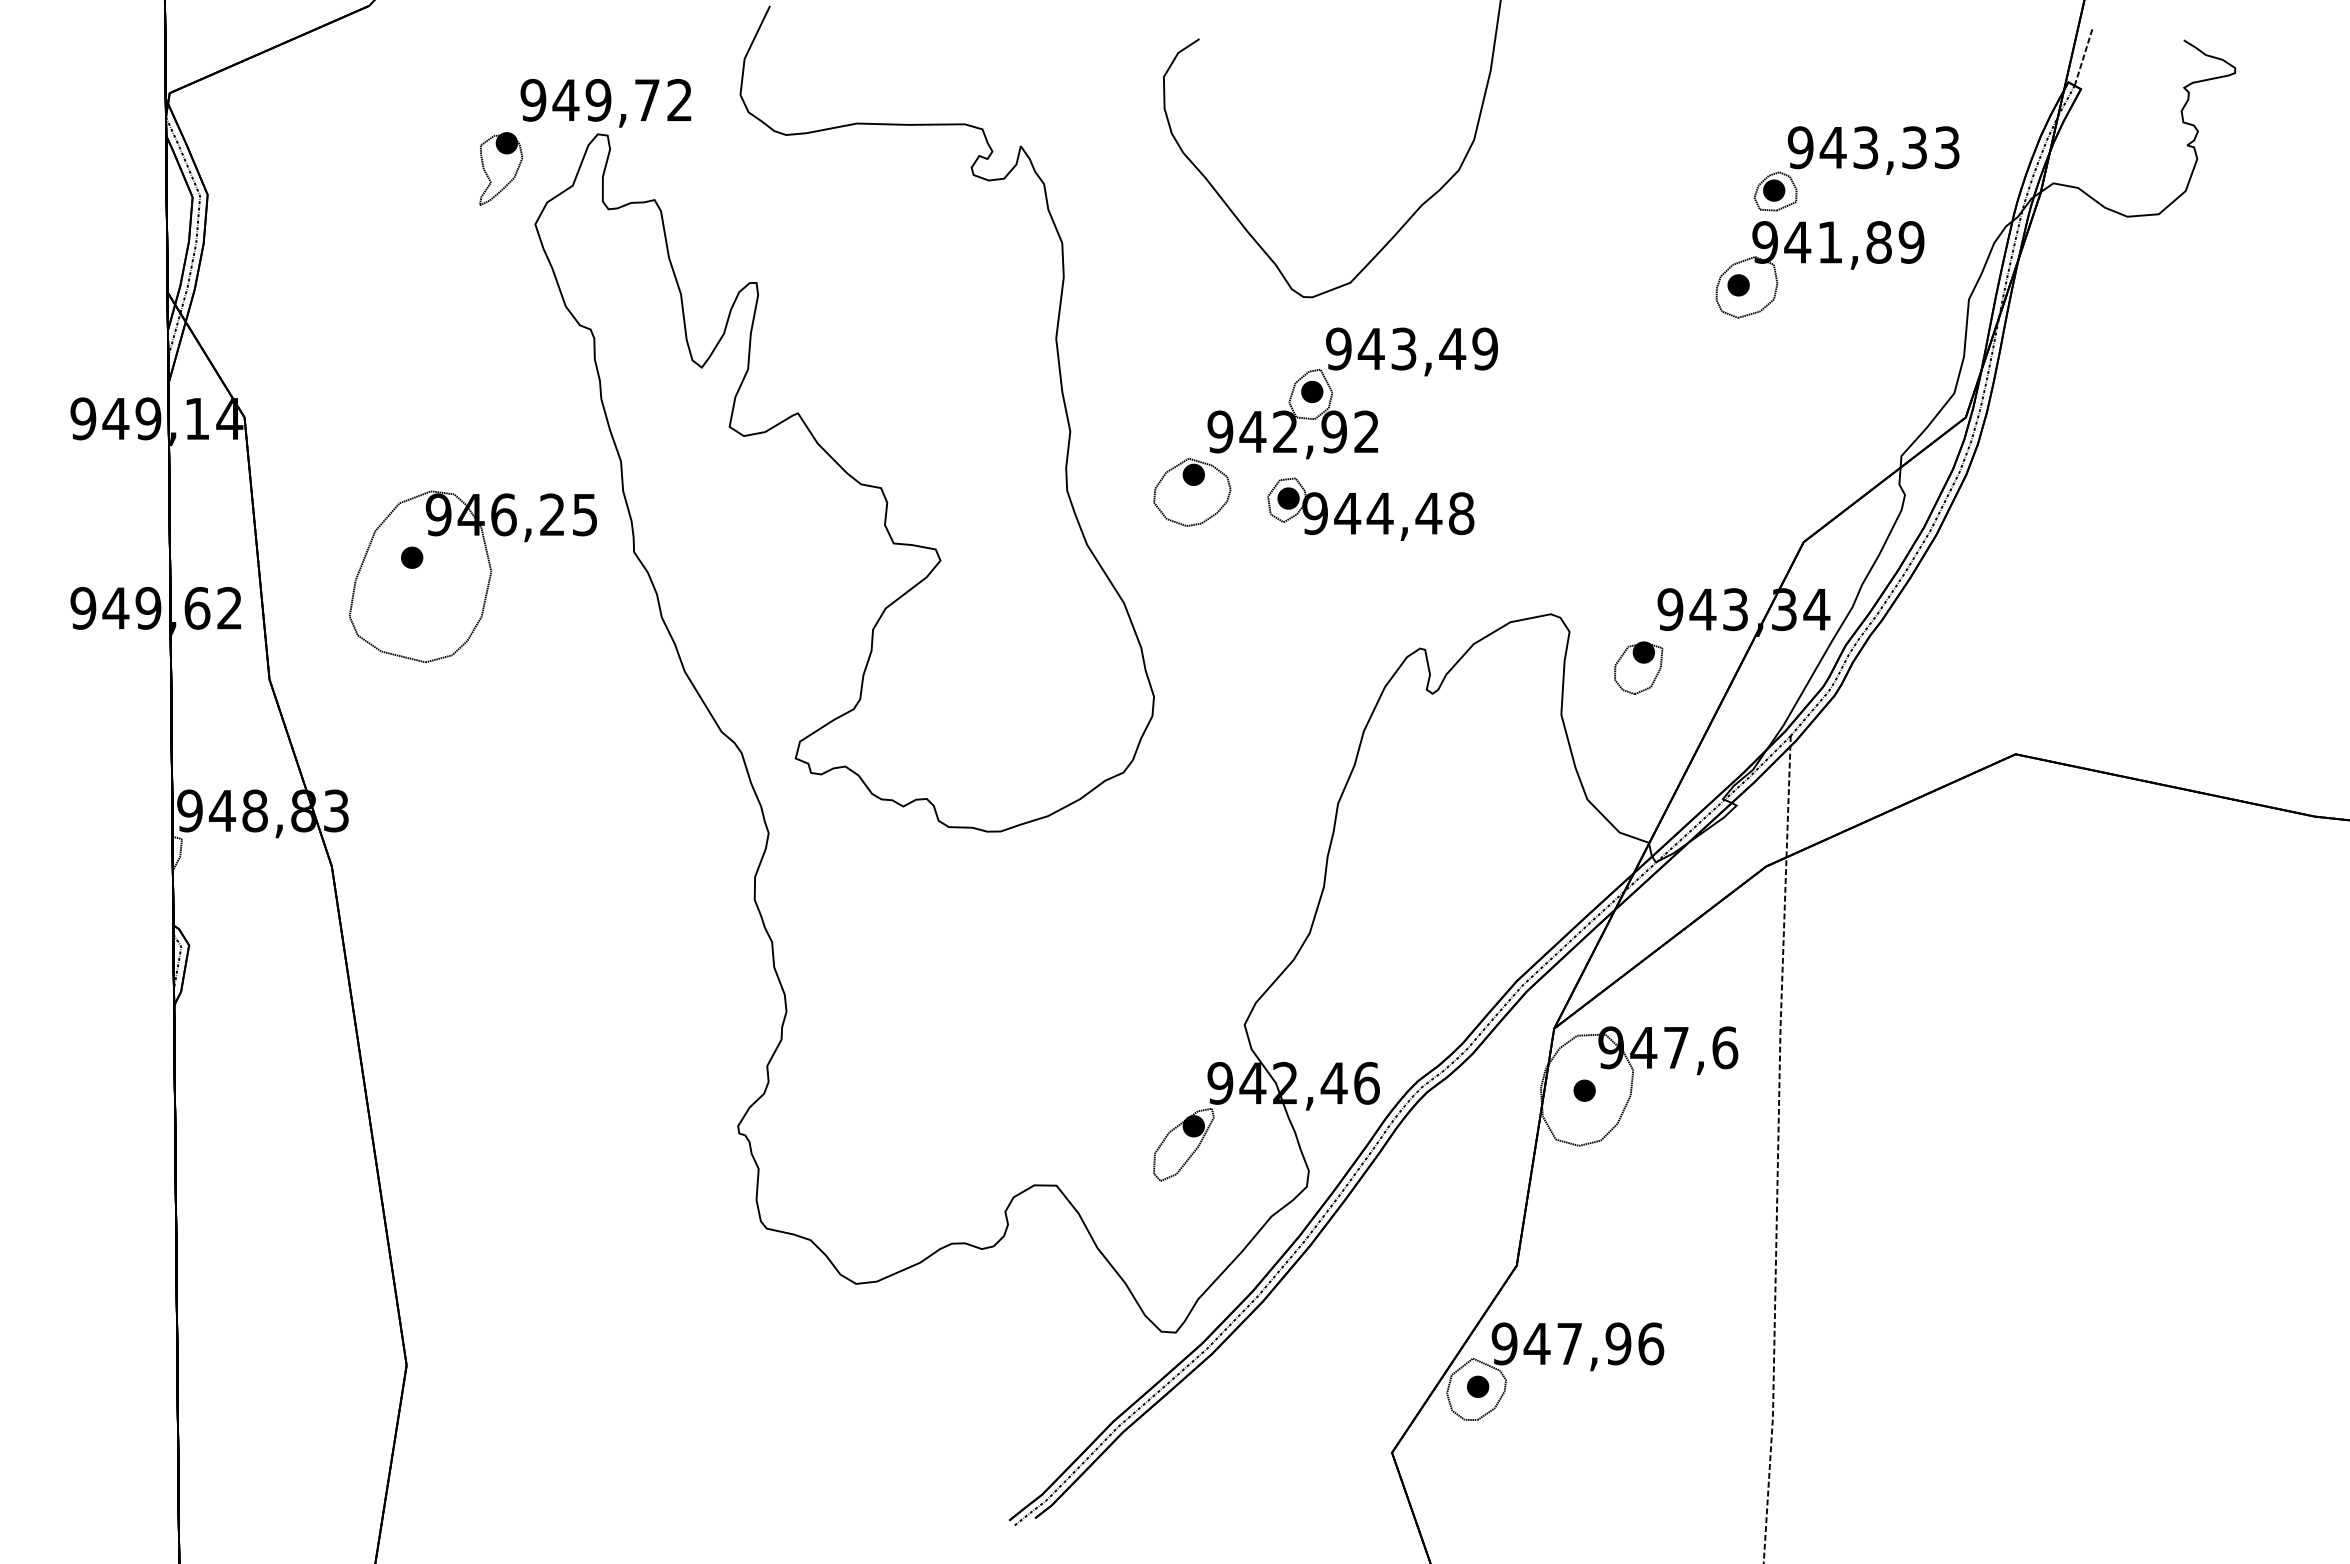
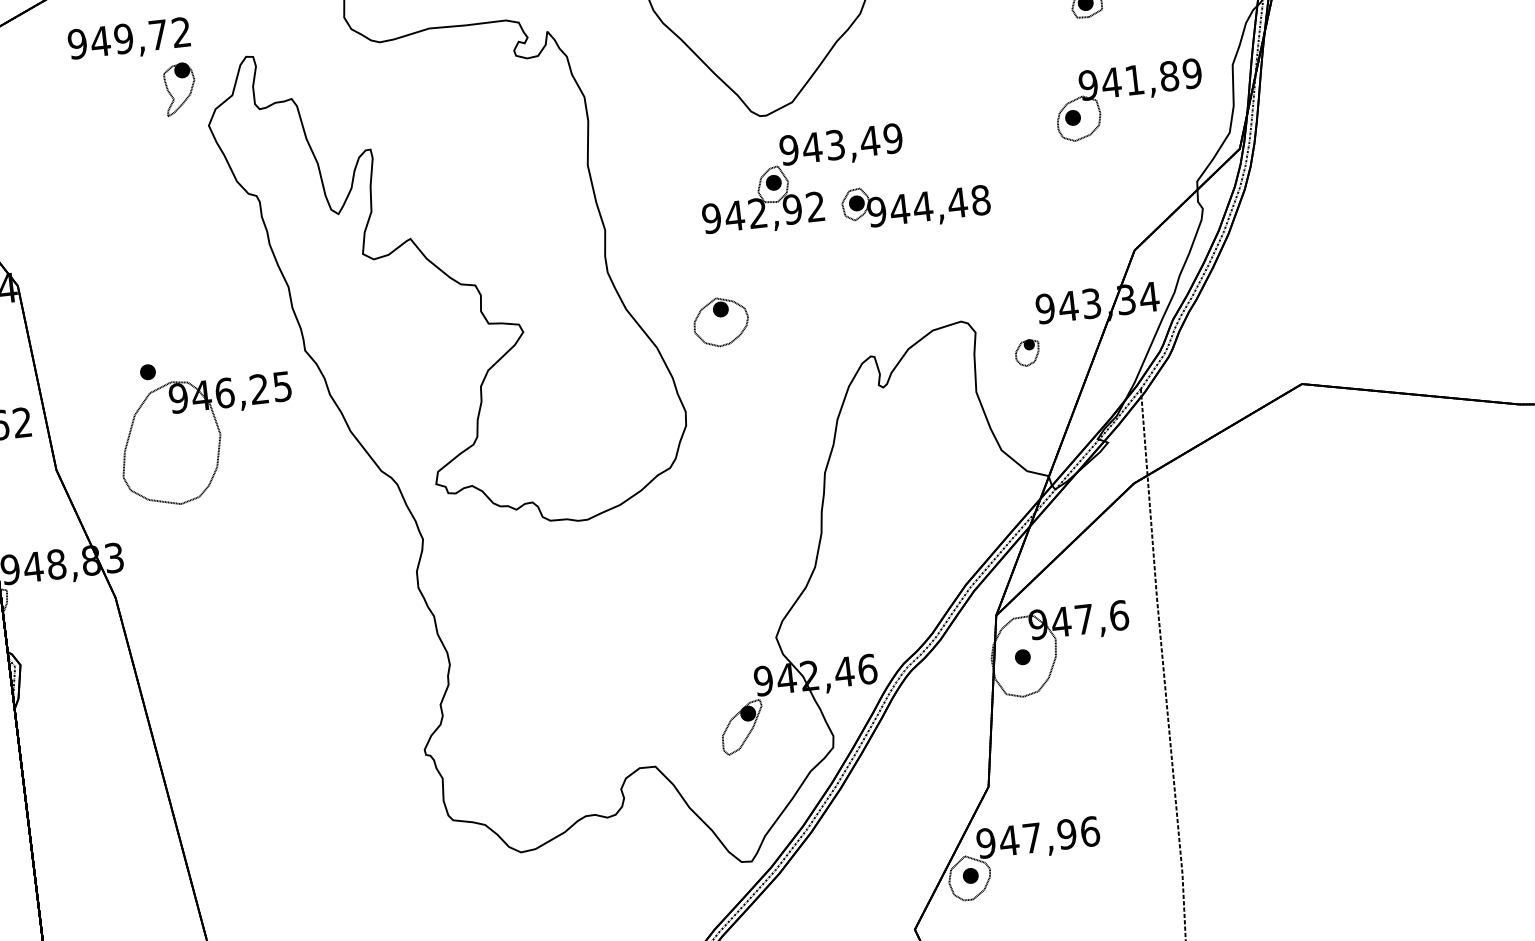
text: (605, 103) -> (129, 40), moved
part: (1821, 263) -> (1130, 95), moved
part: (1192, 492) -> (721, 322), moved
part: (1370, 508) -> (915, 203), moved
part: (472, 576) -> (207, 439), moved
part: (1638, 667) -> (1027, 352), size x0.7

